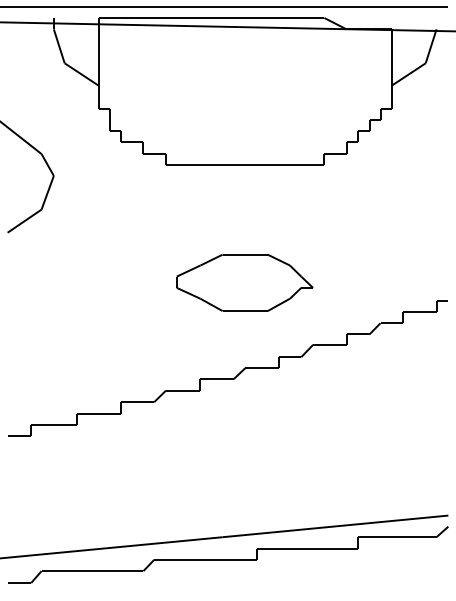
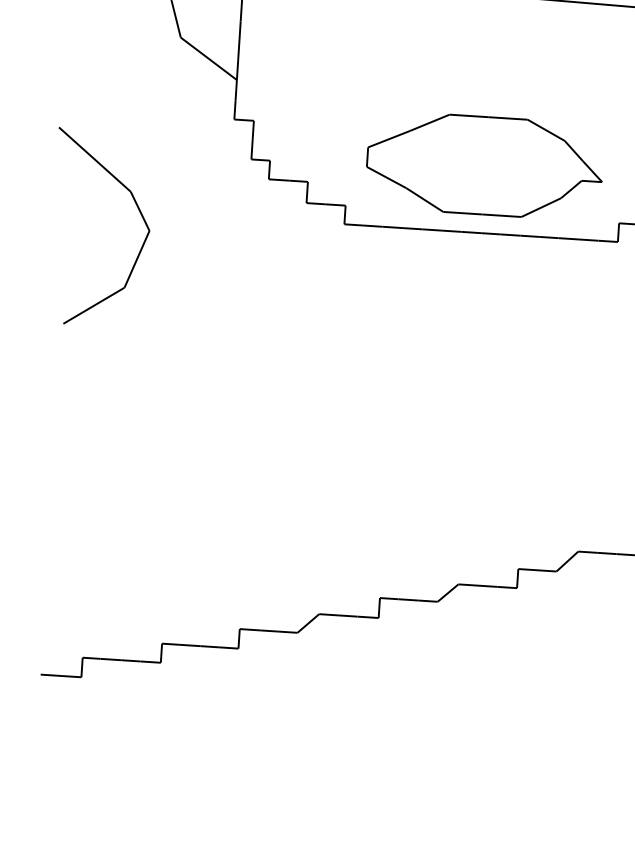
part: (244, 282) -> (484, 165), moved

